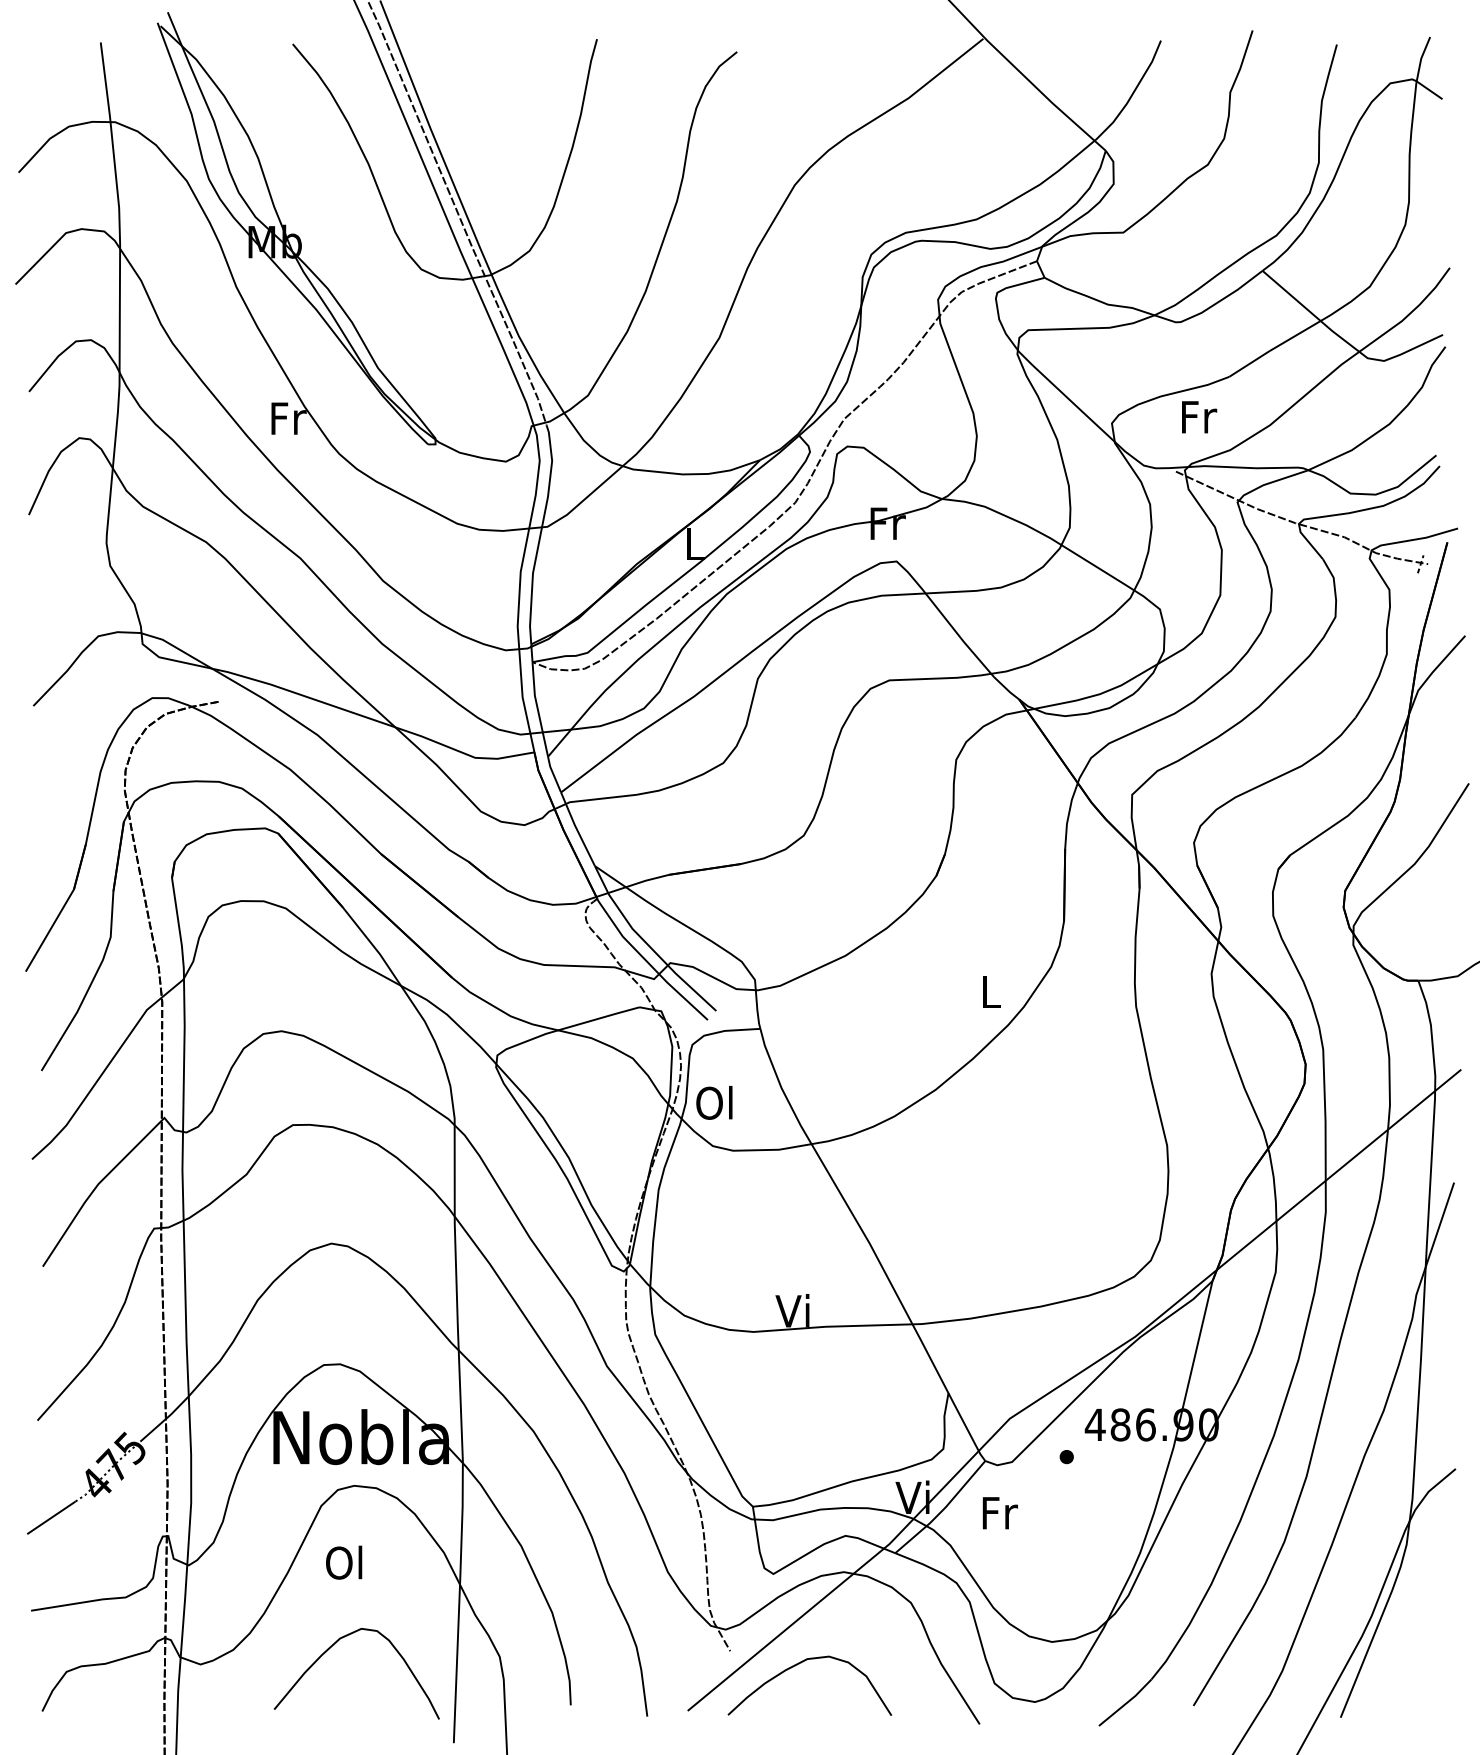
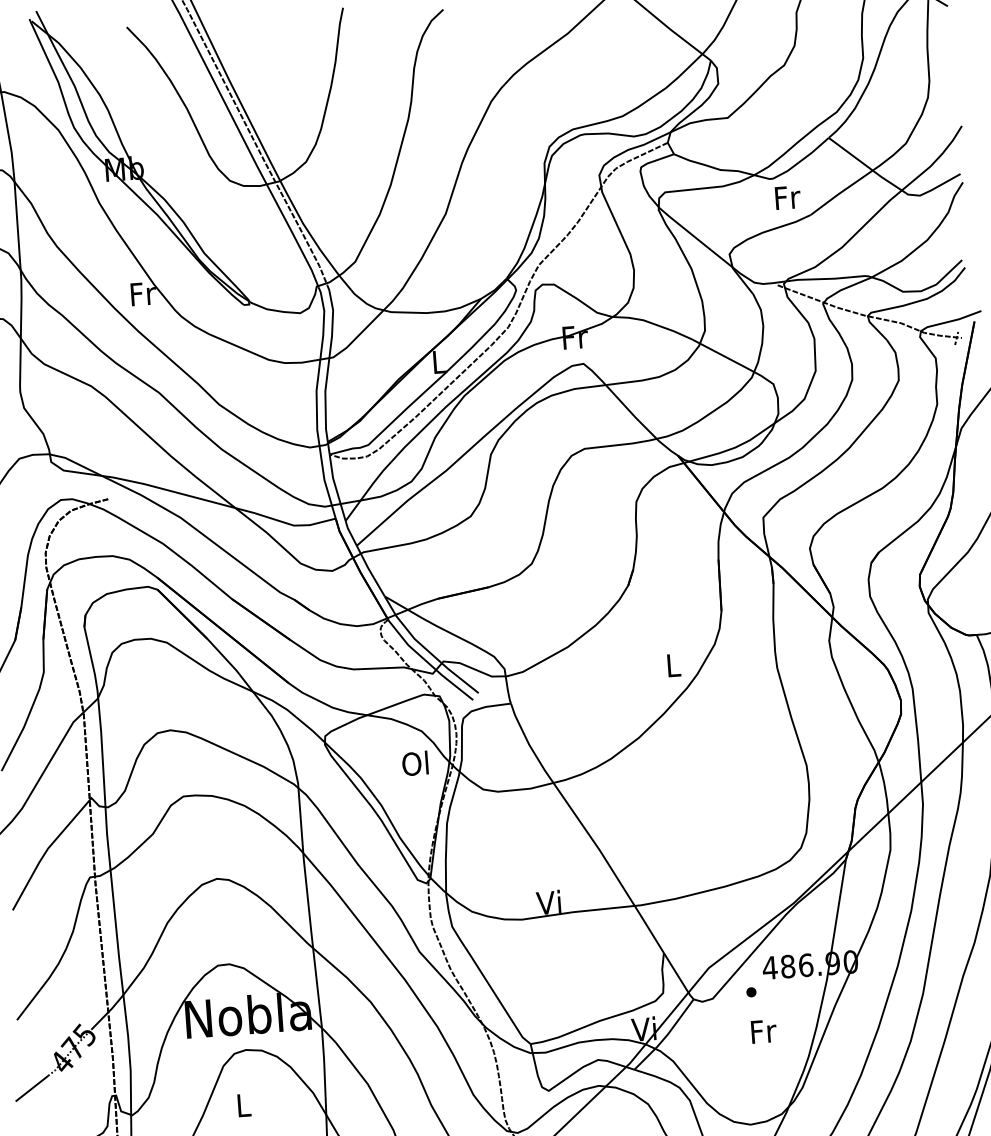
text: (1199, 417) -> (788, 197), moved
text: (714, 1102) -> (415, 763), moved
text: (999, 1513) -> (763, 1031), moved
text: (344, 1562) -> (242, 1105), Ol -> L

